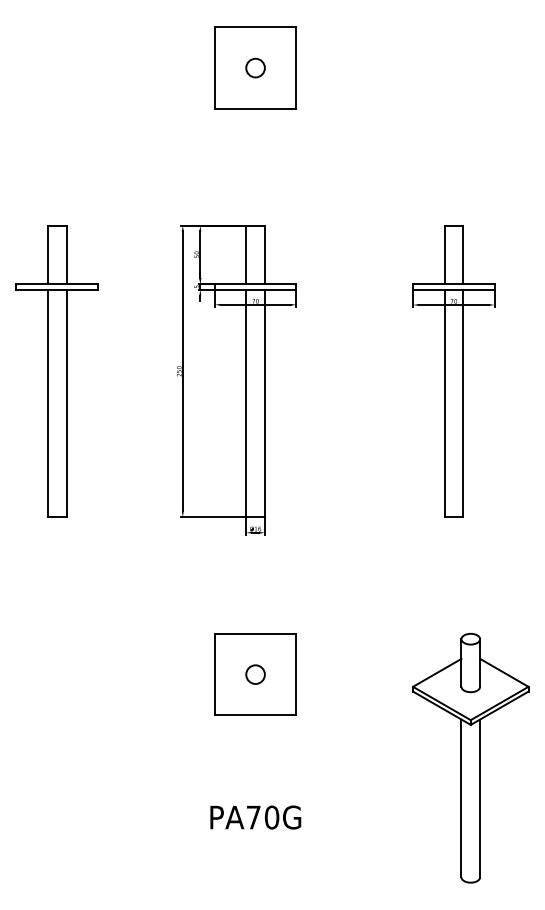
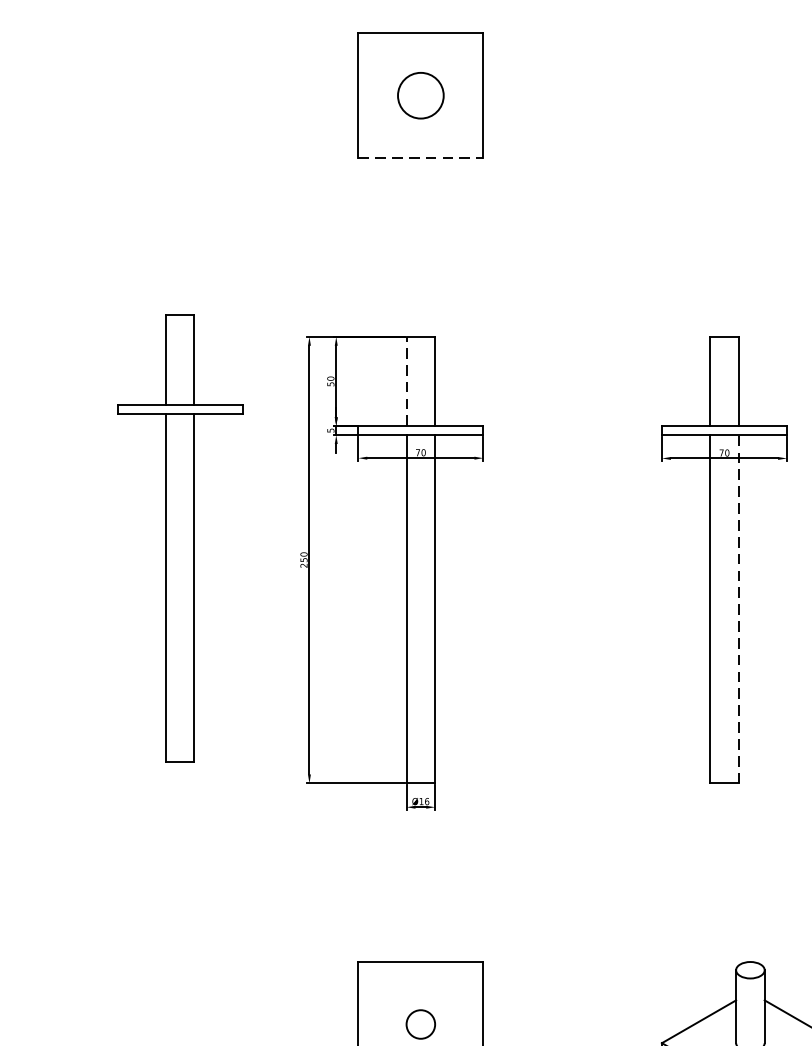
circle: (255, 67) -> (420, 94), size x1.6
line: (255, 108) -> (420, 157), solid -> dashed
line: (246, 254) -> (406, 381), solid -> dashed
part: (56, 371) -> (178, 538), moved
line: (463, 403) -> (739, 609), solid -> dashed

